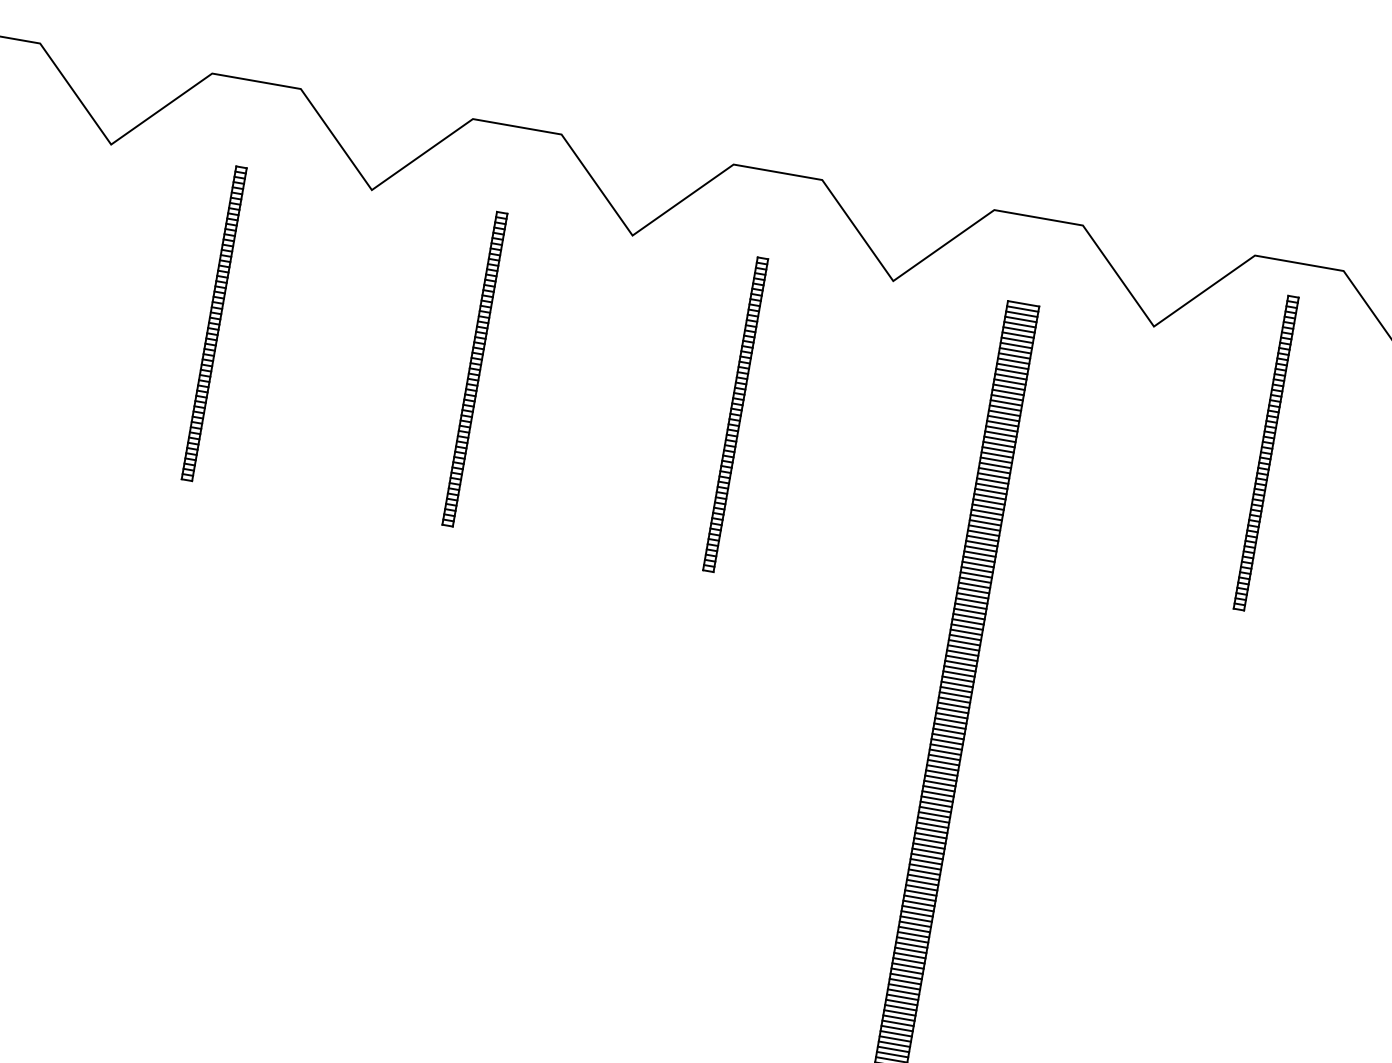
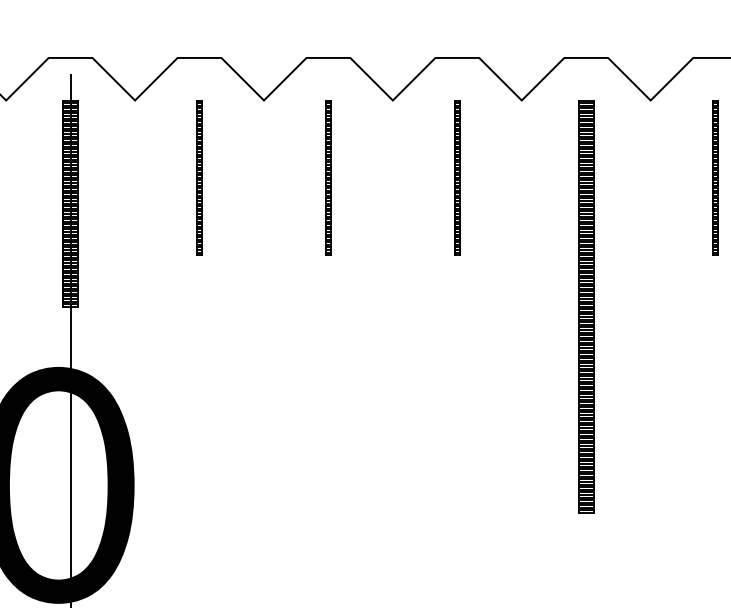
part: (1267, 452) -> (715, 177), moved

